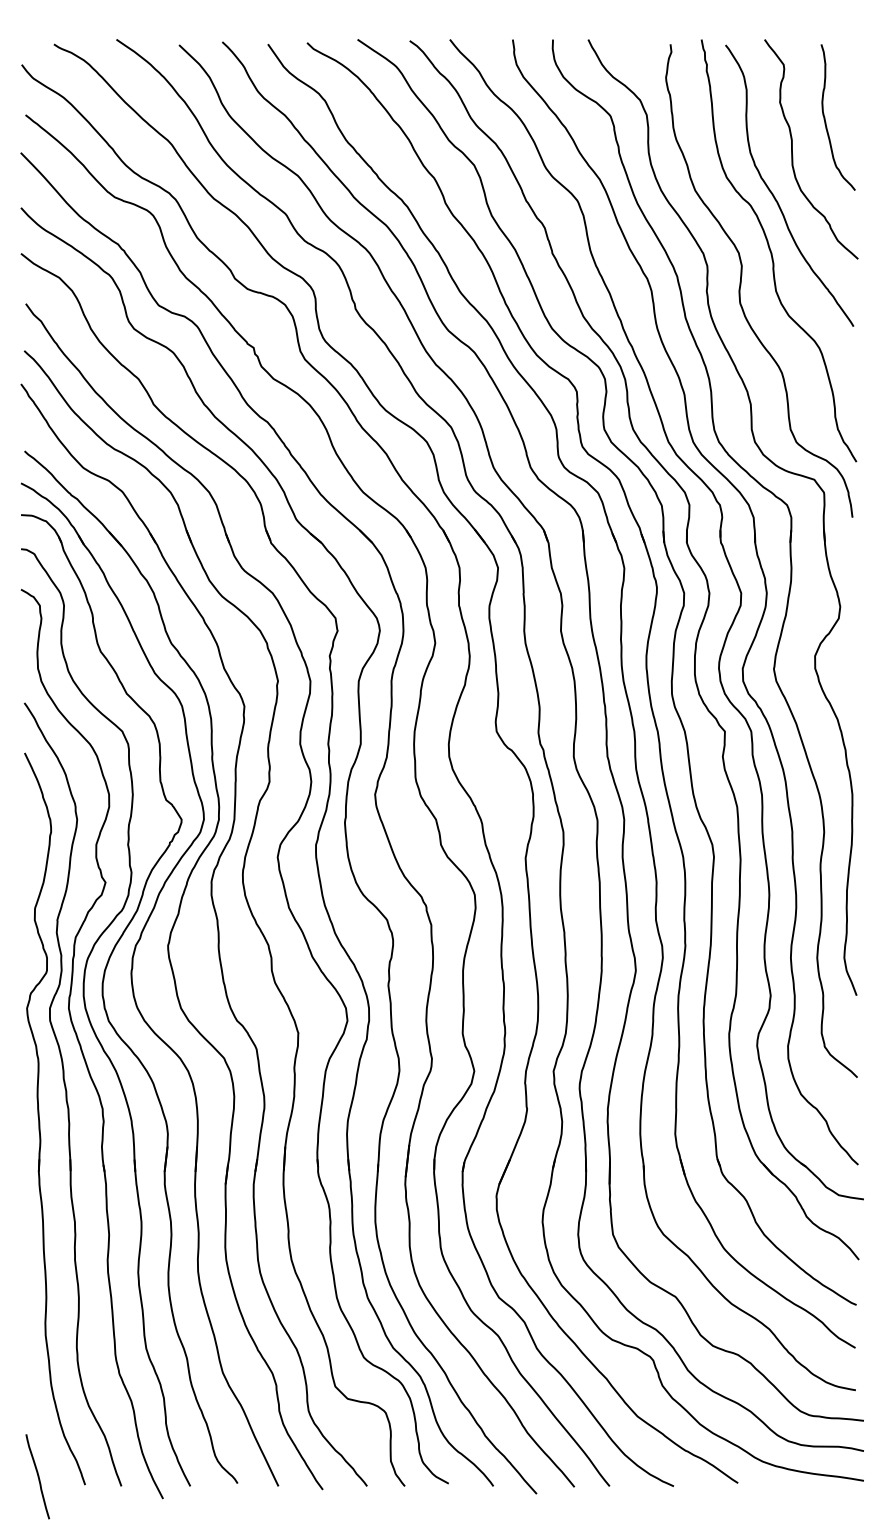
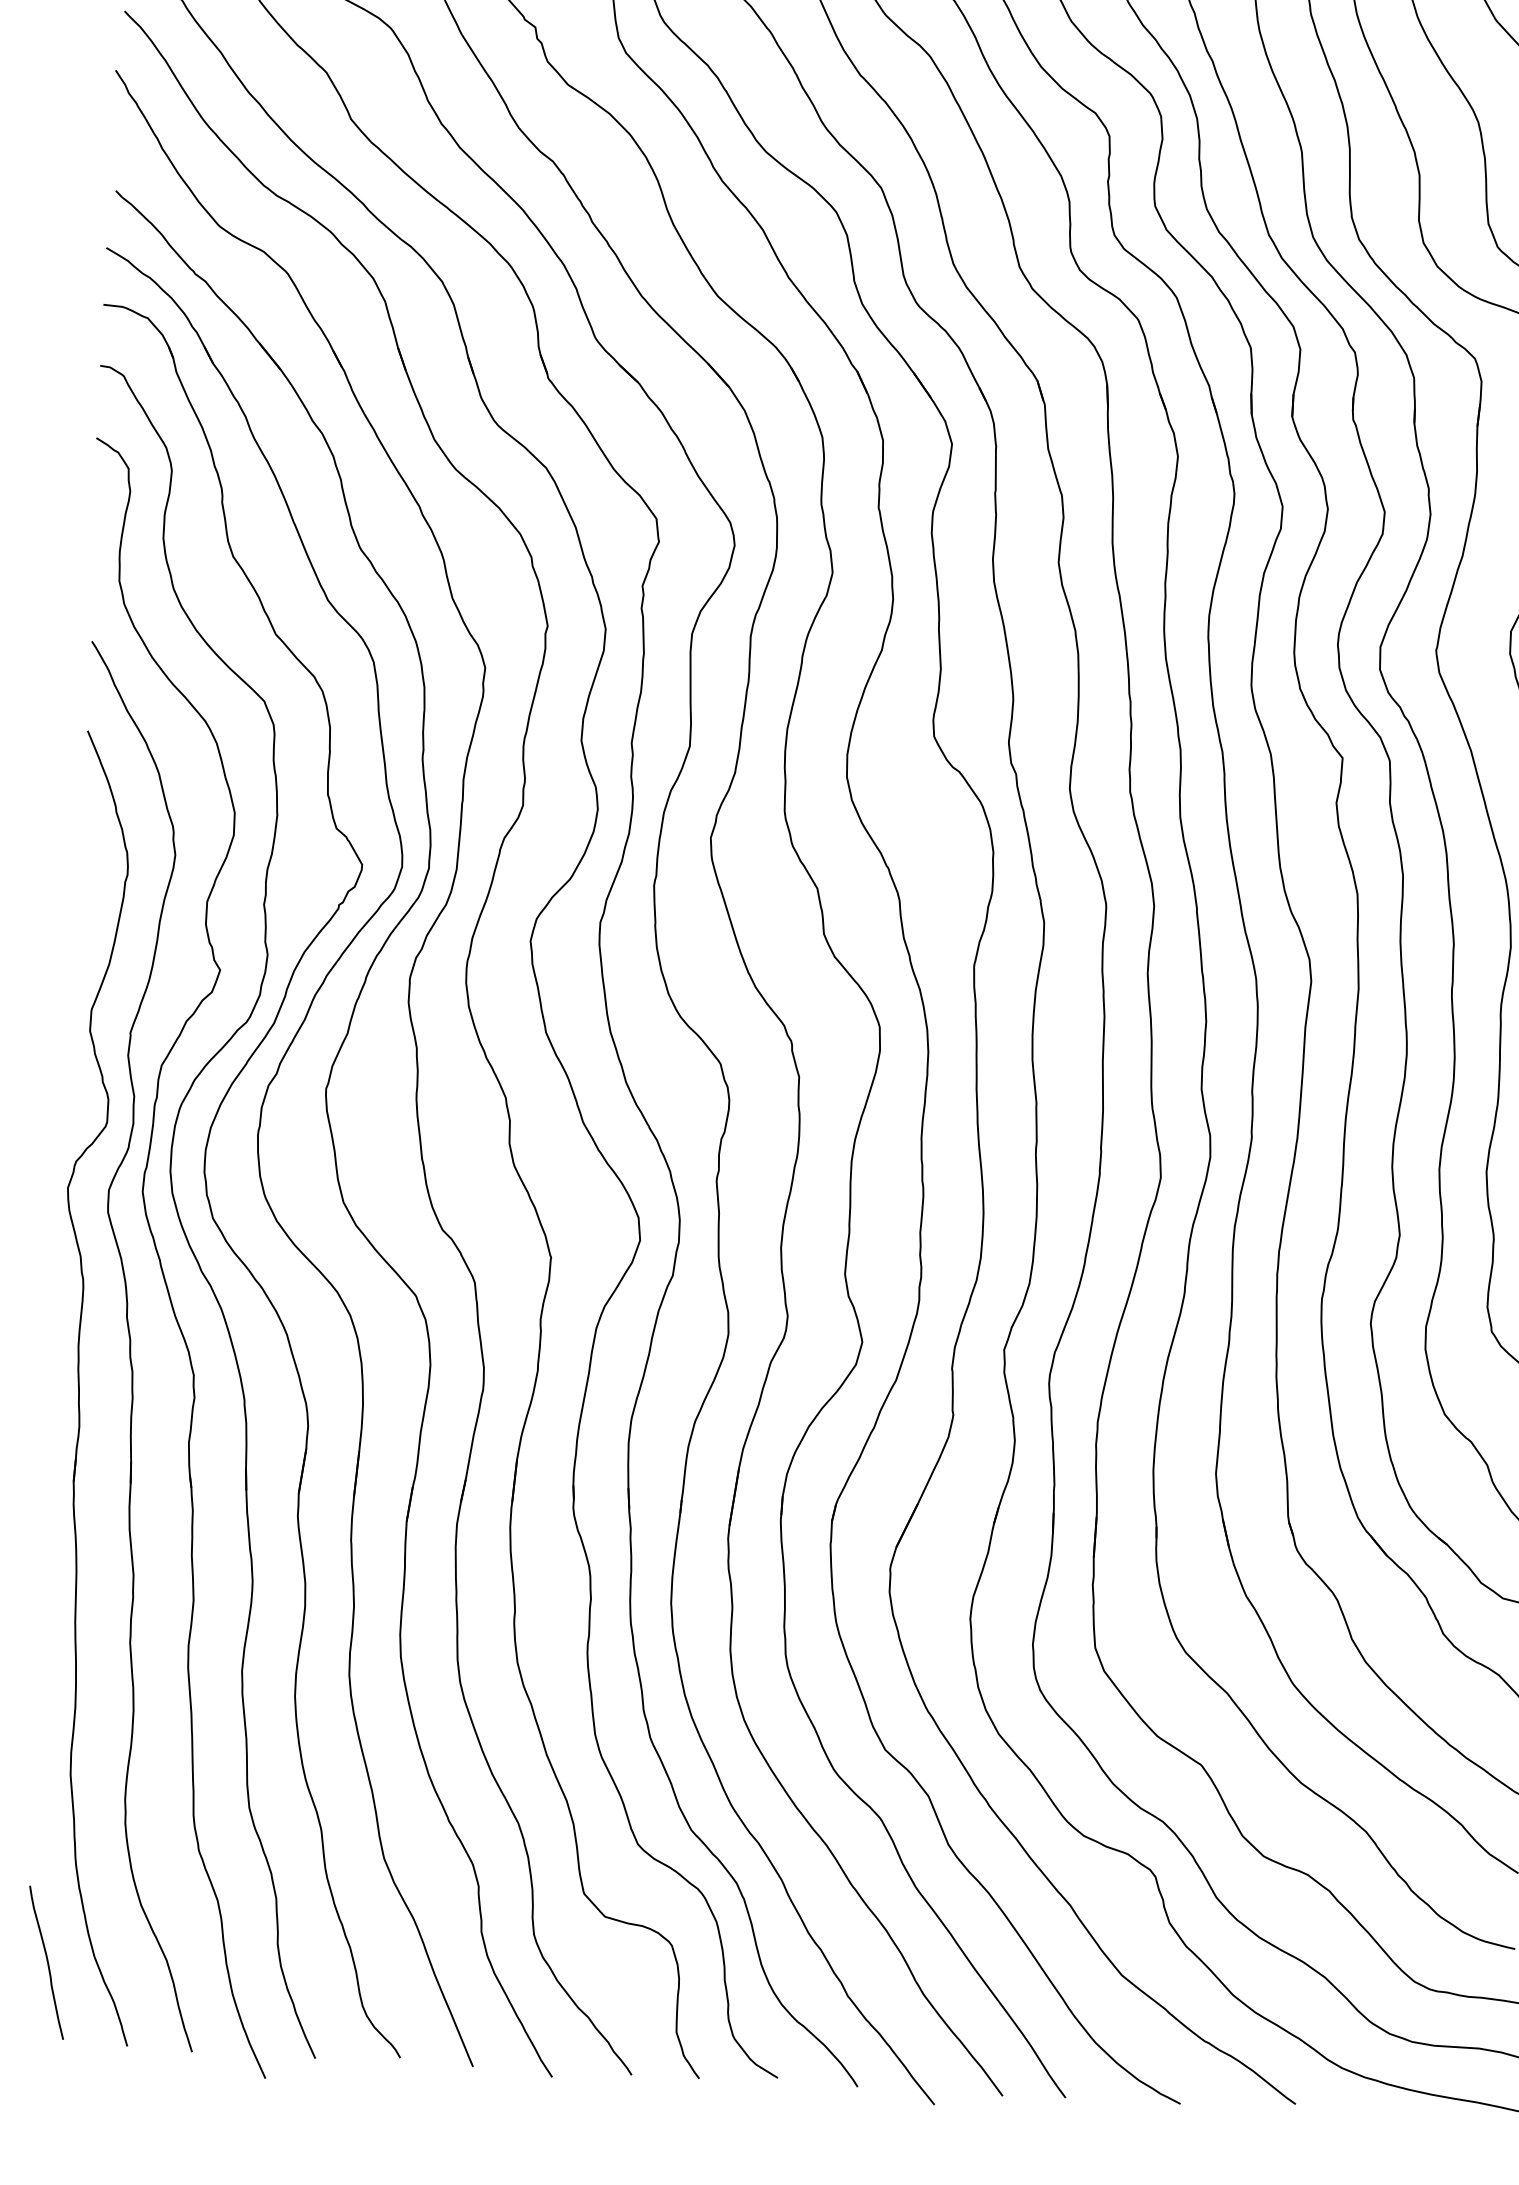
curve: (37, 1476) -> (46, 1962), moved

